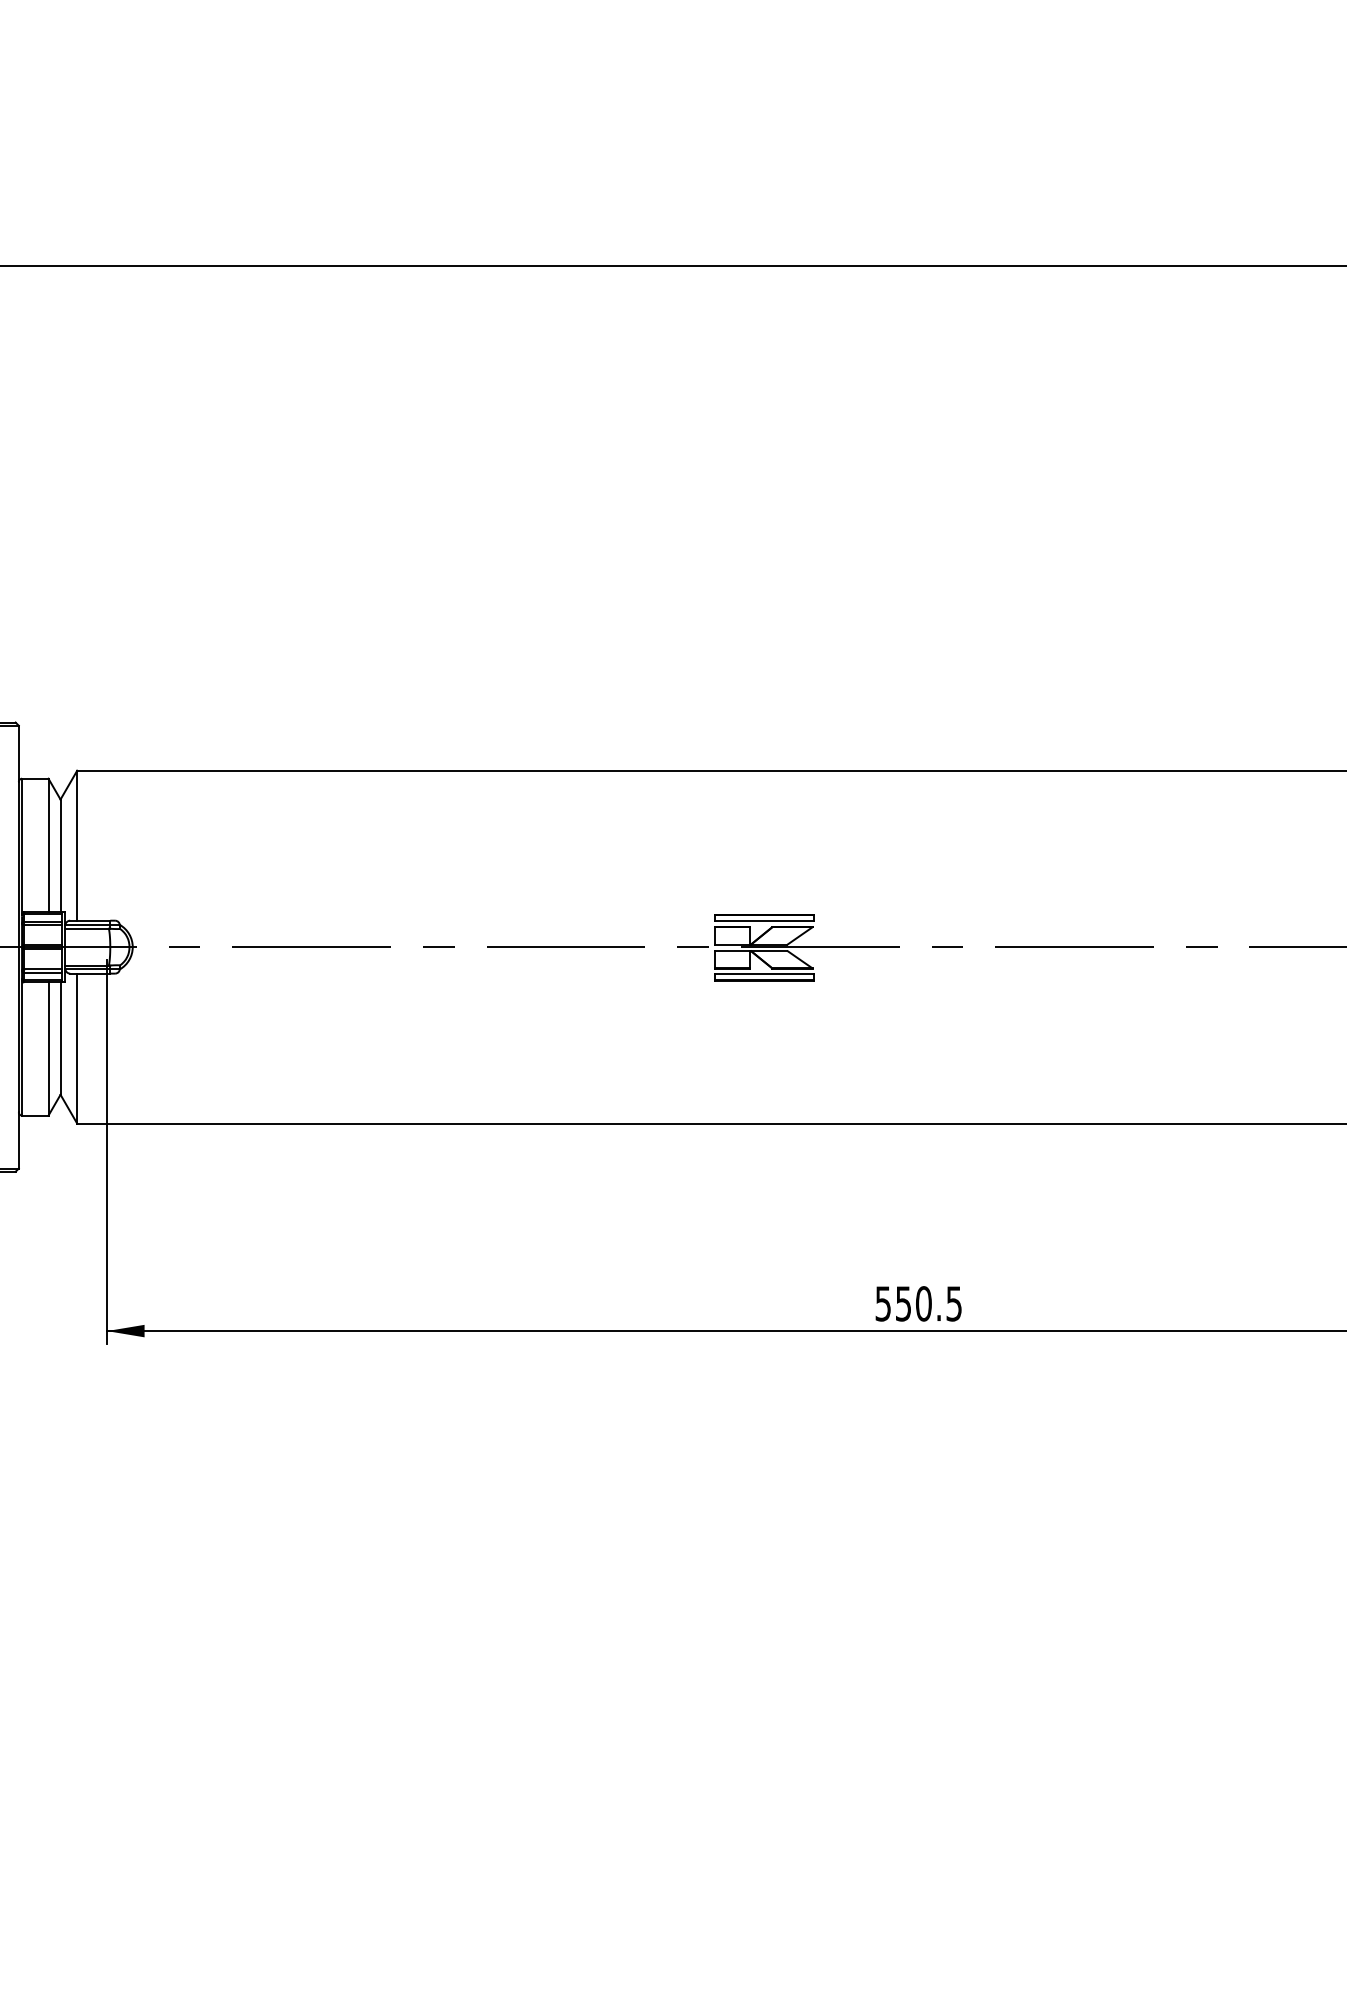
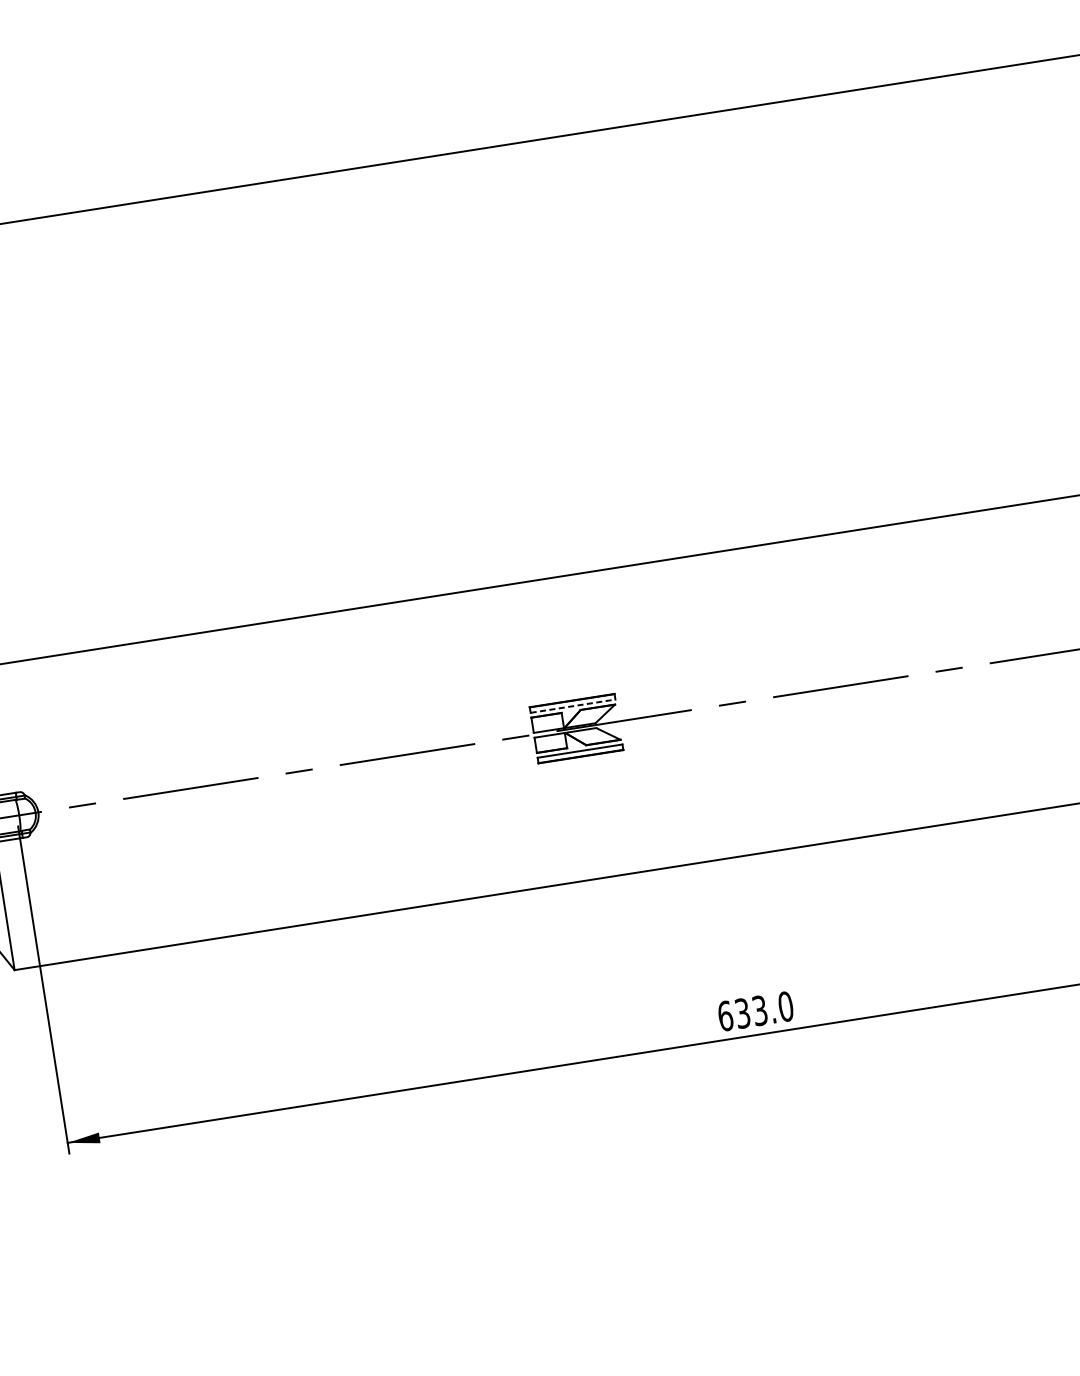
line: (764, 921) -> (573, 706), solid -> dashed
text: (918, 1303) -> (755, 1011), 550.5 -> 633.0

